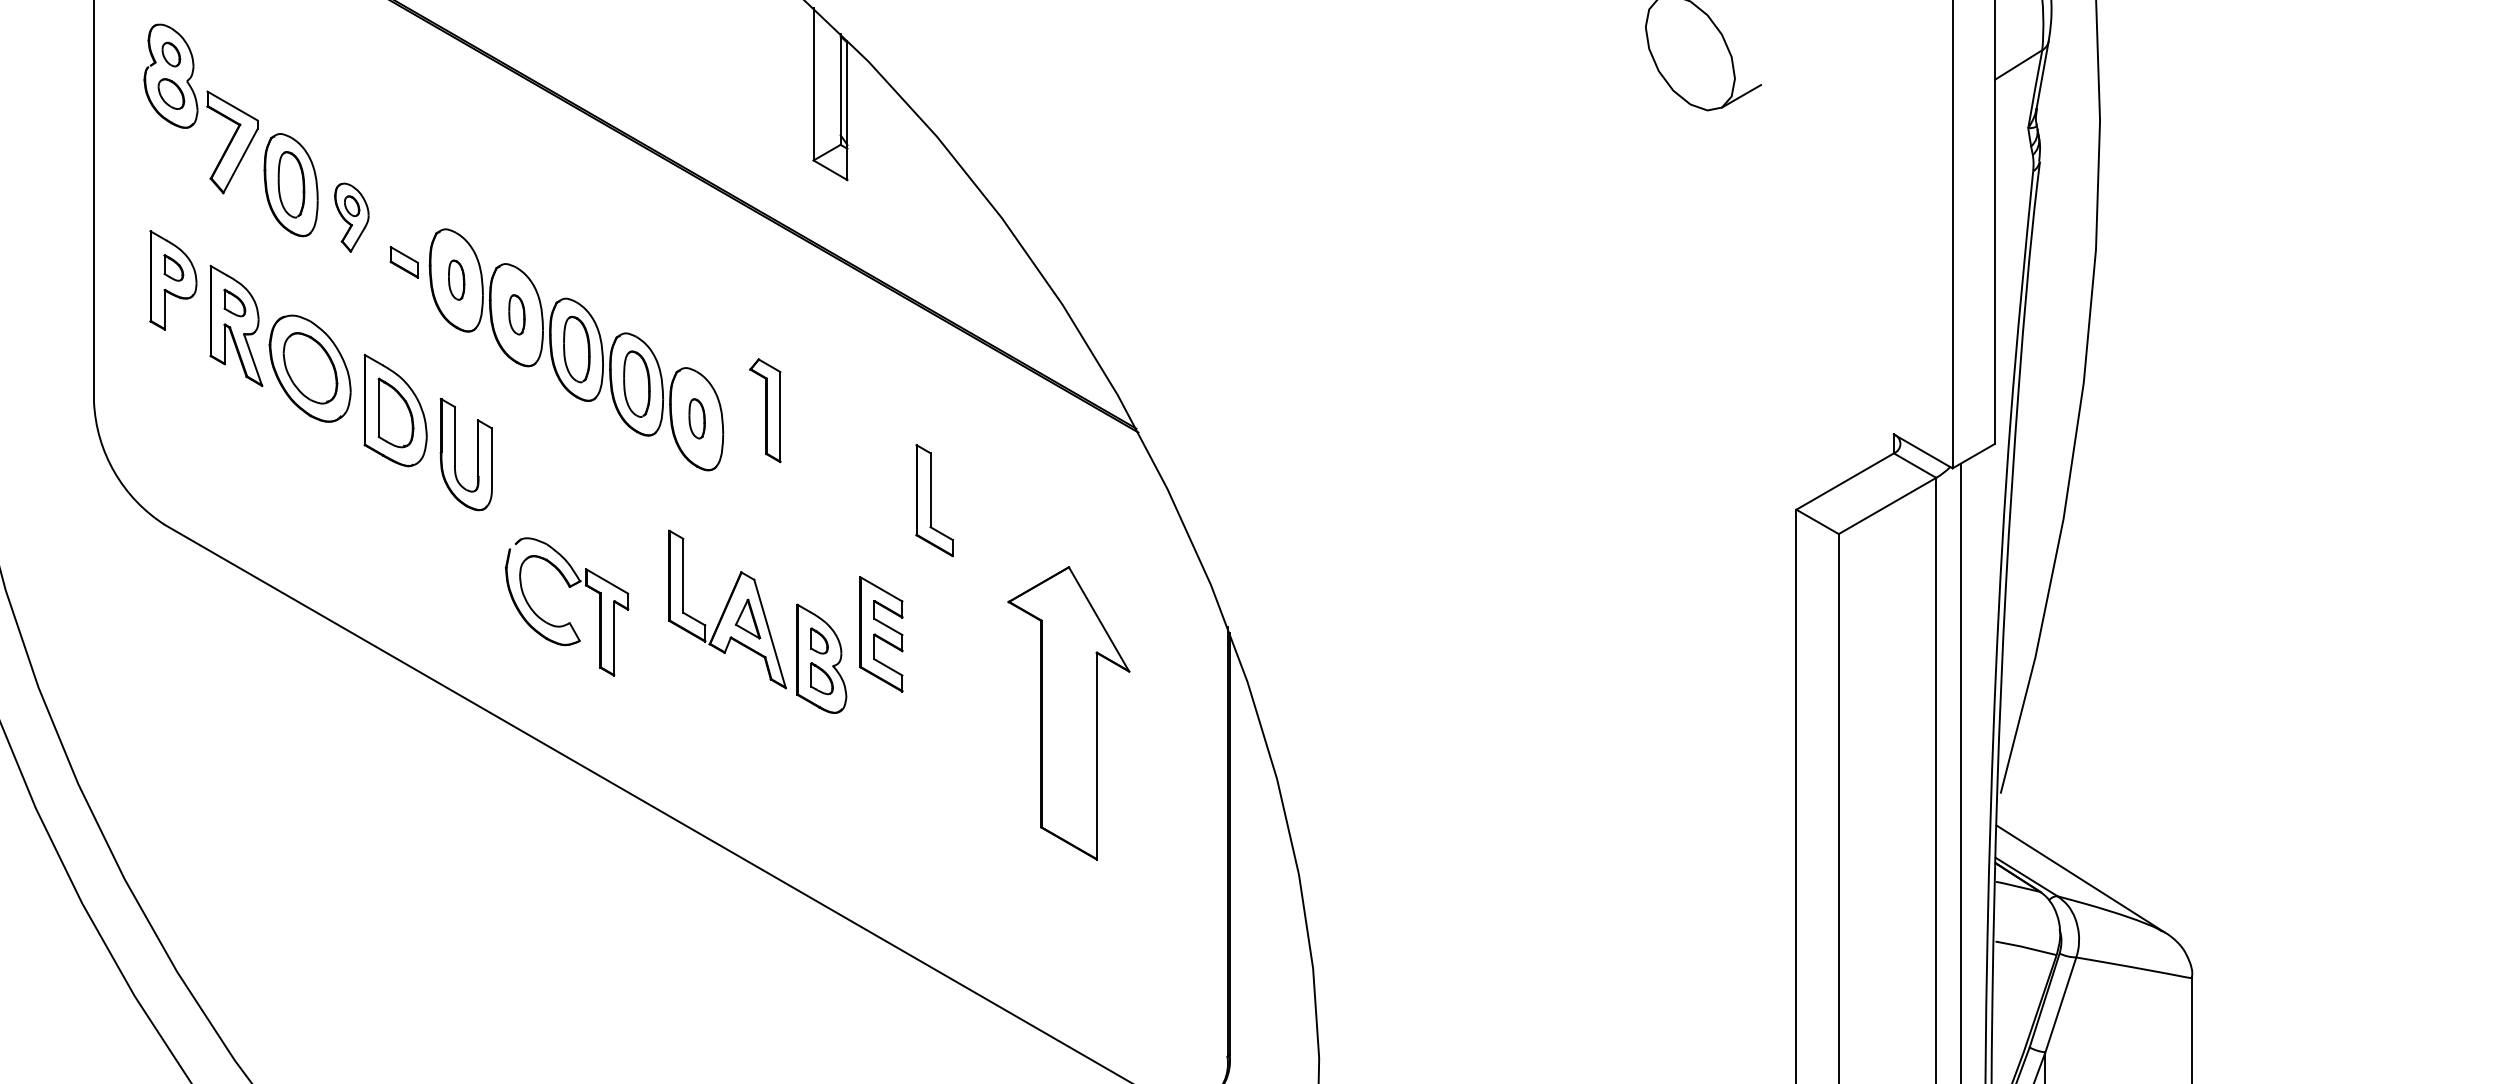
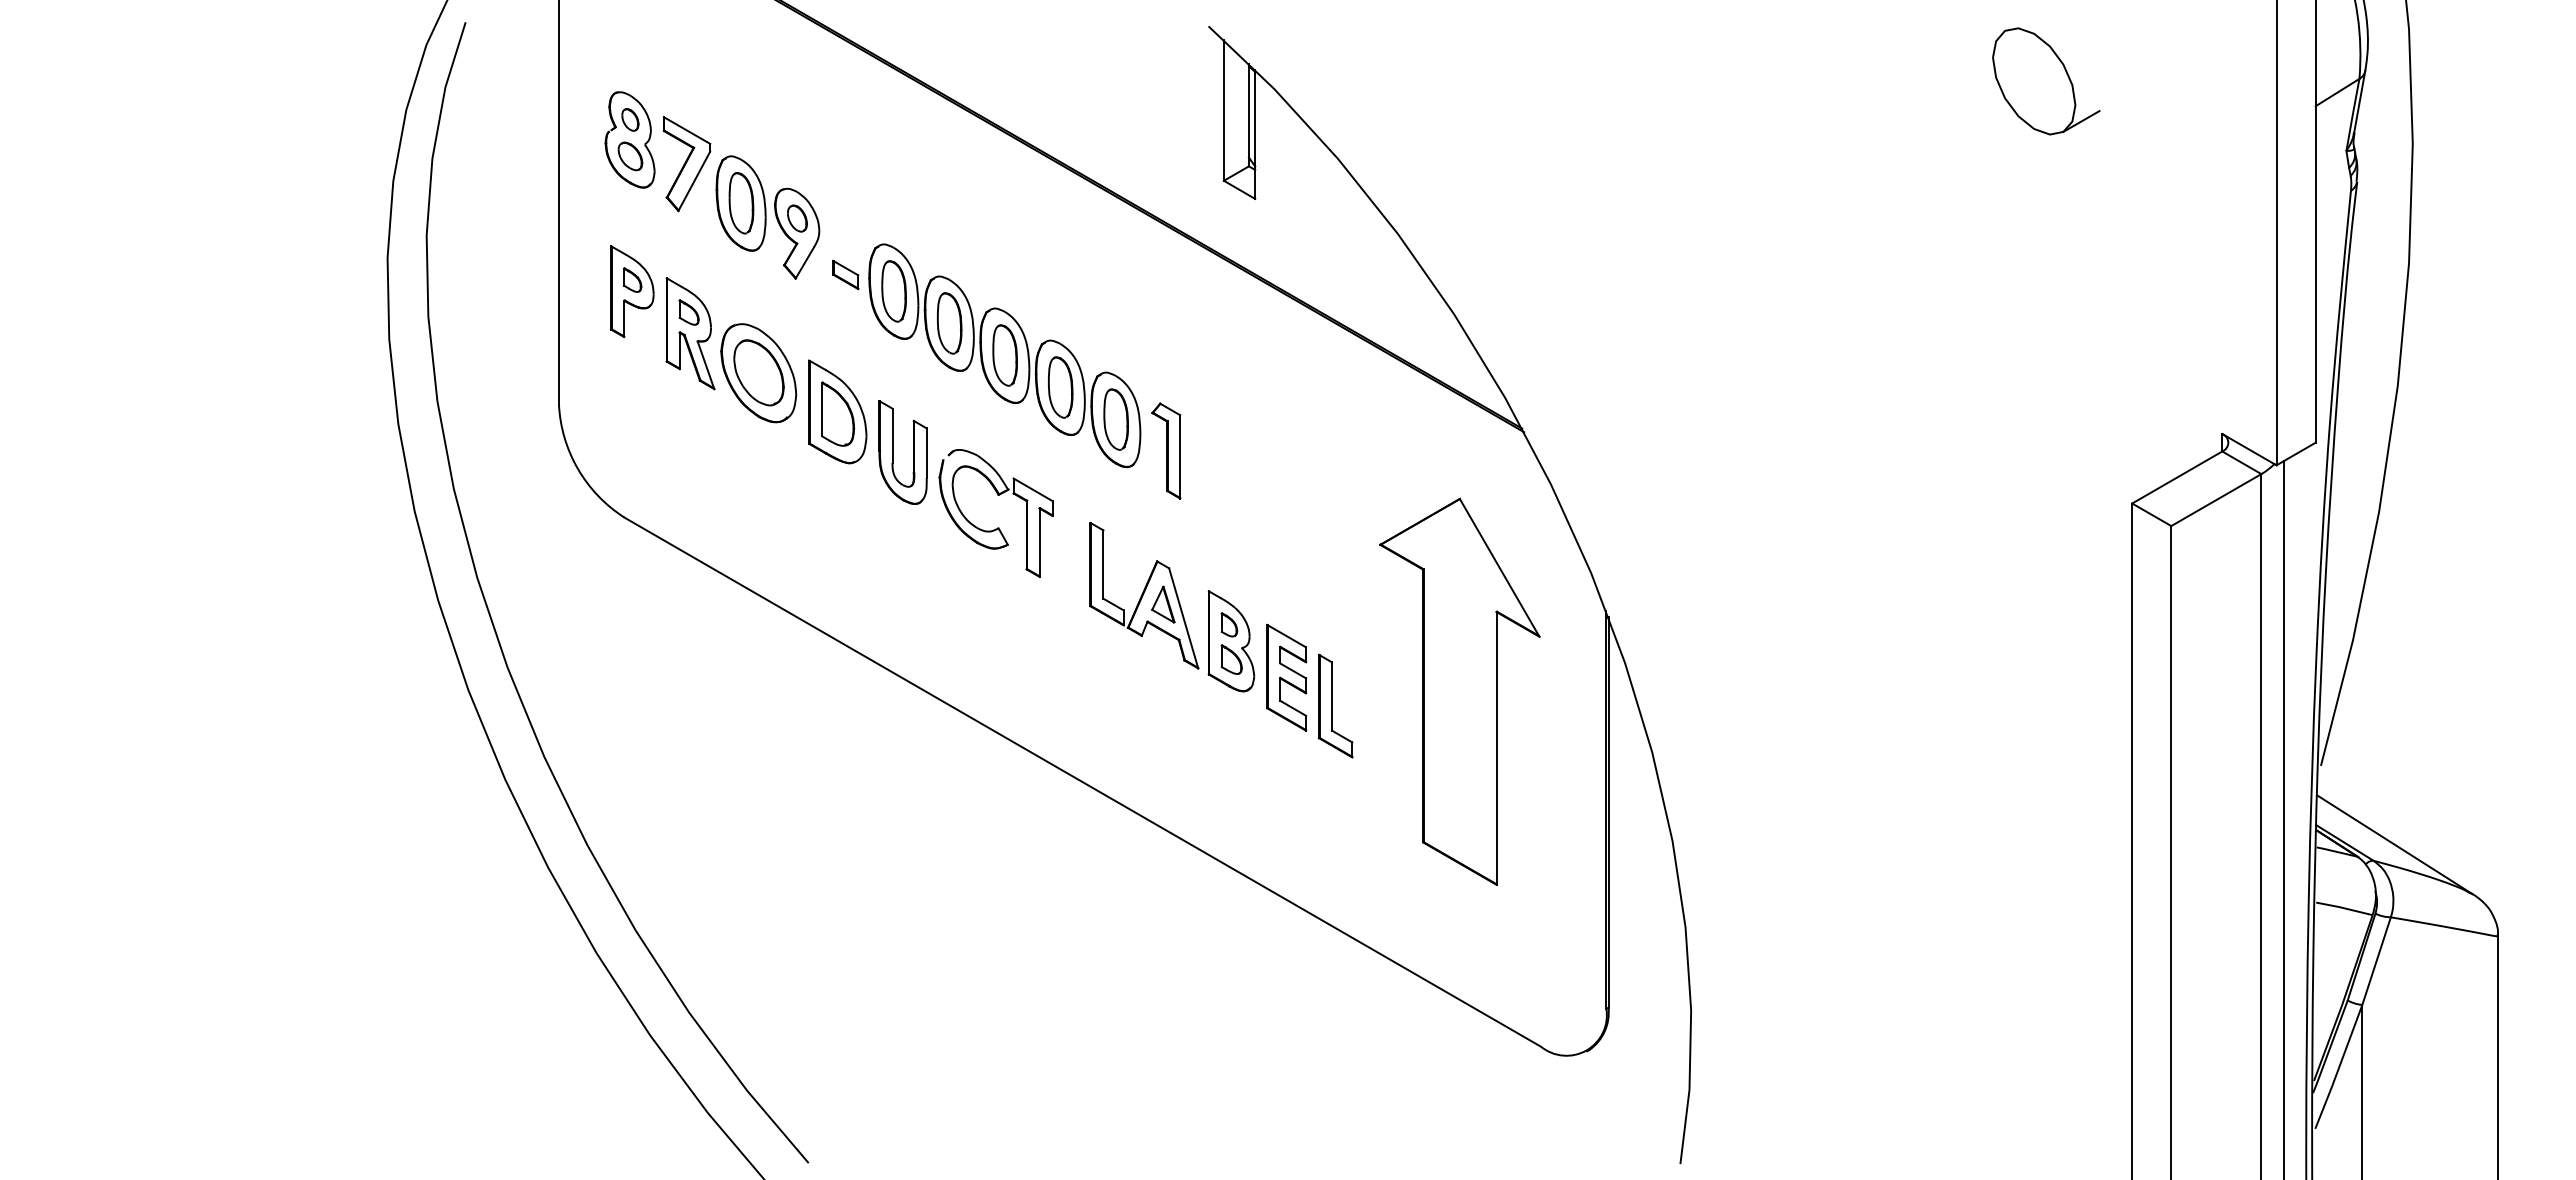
part: (170, 75) -> (629, 139), moved
part: (352, 217) -> (797, 233), size x1.43
part: (456, 280) -> (893, 291), size x1.67
part: (516, 314) -> (949, 323), size x1.67
part: (765, 410) -> (1166, 450), moved
part: (697, 418) -> (1116, 419), size x1.67
part: (934, 499) -> (1335, 705), moved
part: (568, 622) -> (997, 527), moved
part: (881, 634) -> (1286, 677), moved
part: (1068, 713) -> (1459, 691), size x1.43

